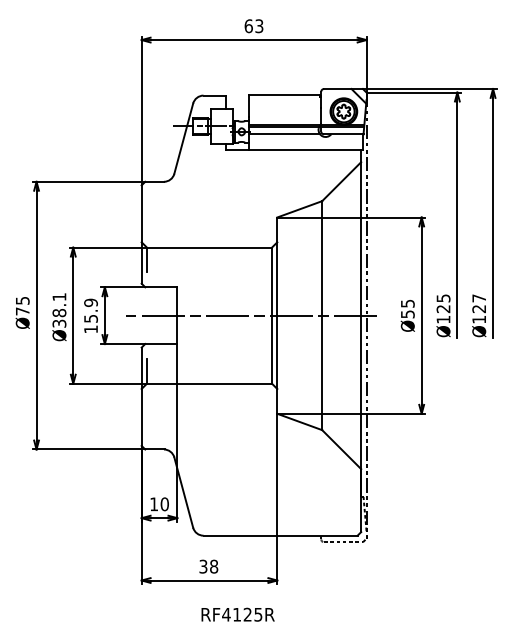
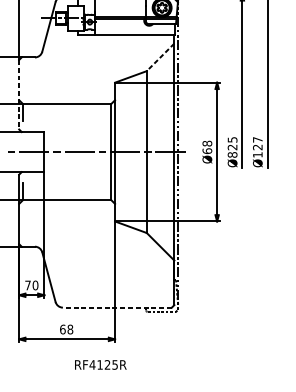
line: (284, 134) -> (120, 24), removed
line: (341, 181) -> (160, 57), solid -> dashed
line: (141, 235) -> (19, 95), solid -> dashed
text: (407, 308) -> (207, 147), Ø55 -> Ø68
text: (443, 319) -> (232, 154), Ø125 -> Ø825
text: (153, 504) -> (27, 285), 10 -> 70
line: (280, 535) -> (117, 307), solid -> dashed
text: (203, 566) -> (62, 329), 38 -> 68
text: (237, 614) -> (100, 364), moved

